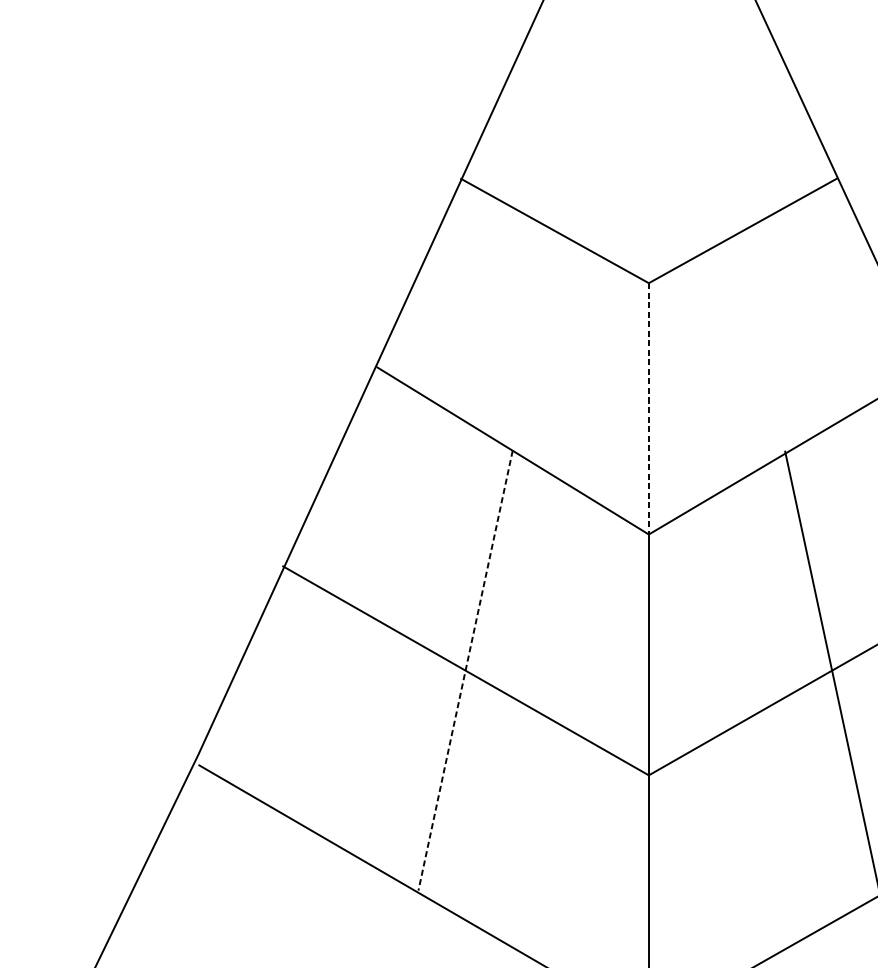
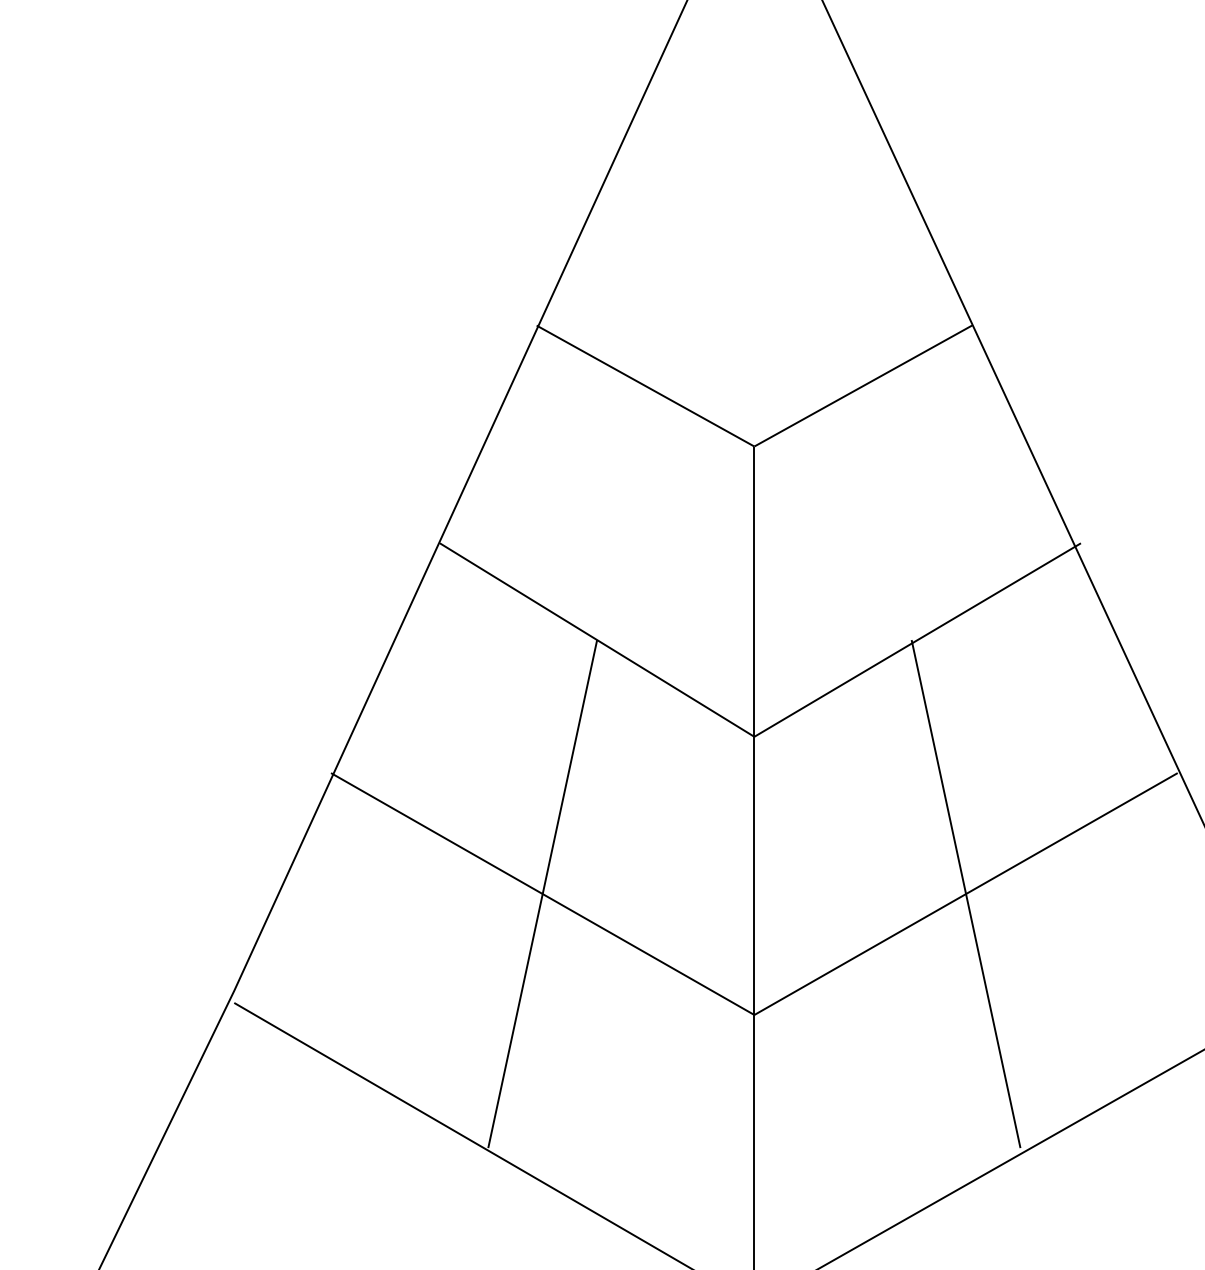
line: (648, 409) -> (754, 592), dashed -> solid
line: (465, 671) -> (542, 894), dashed -> solid

